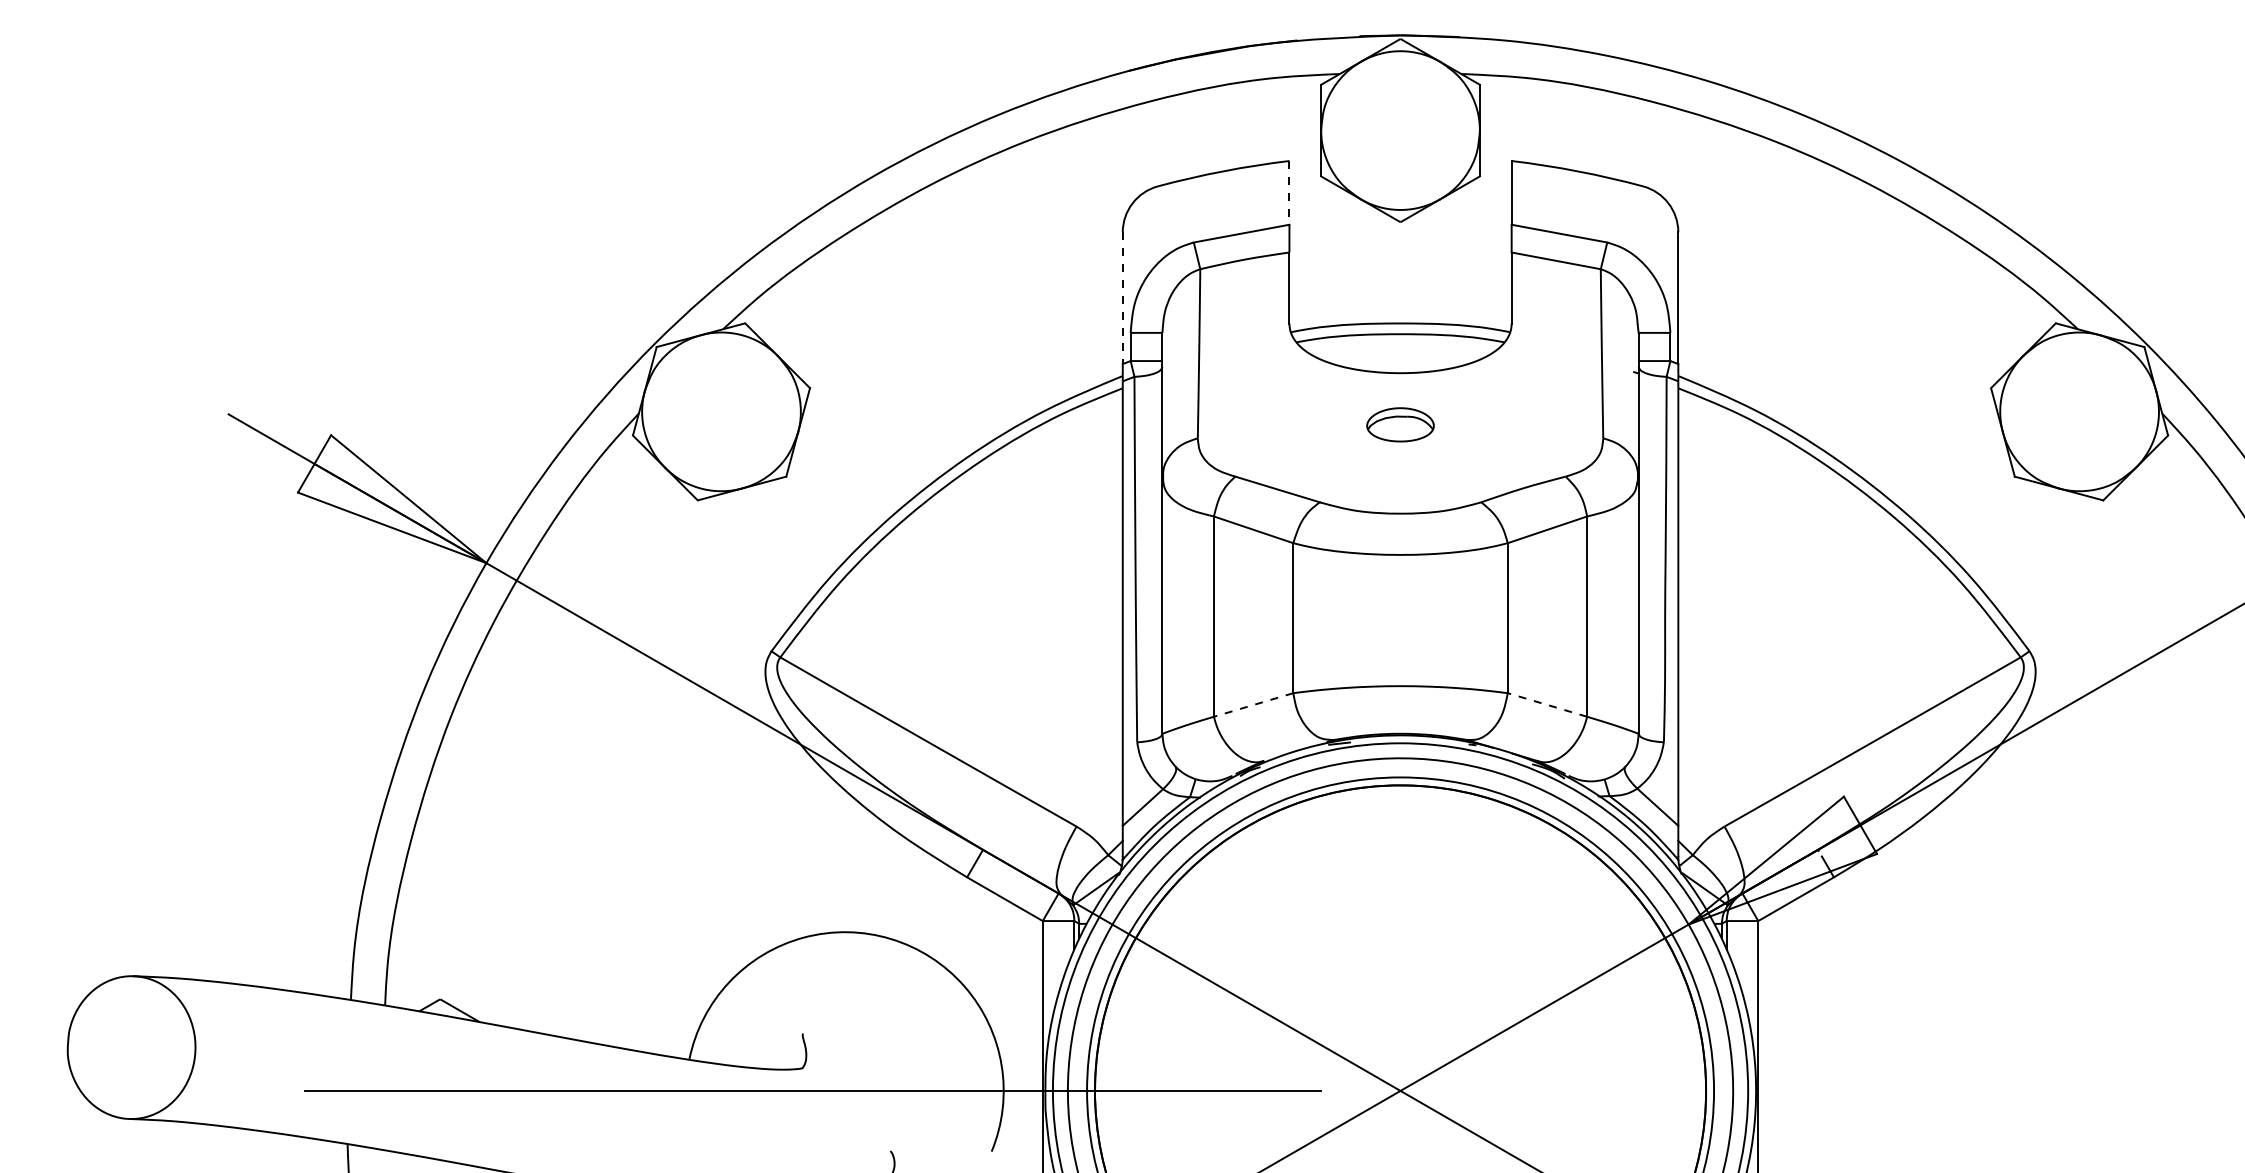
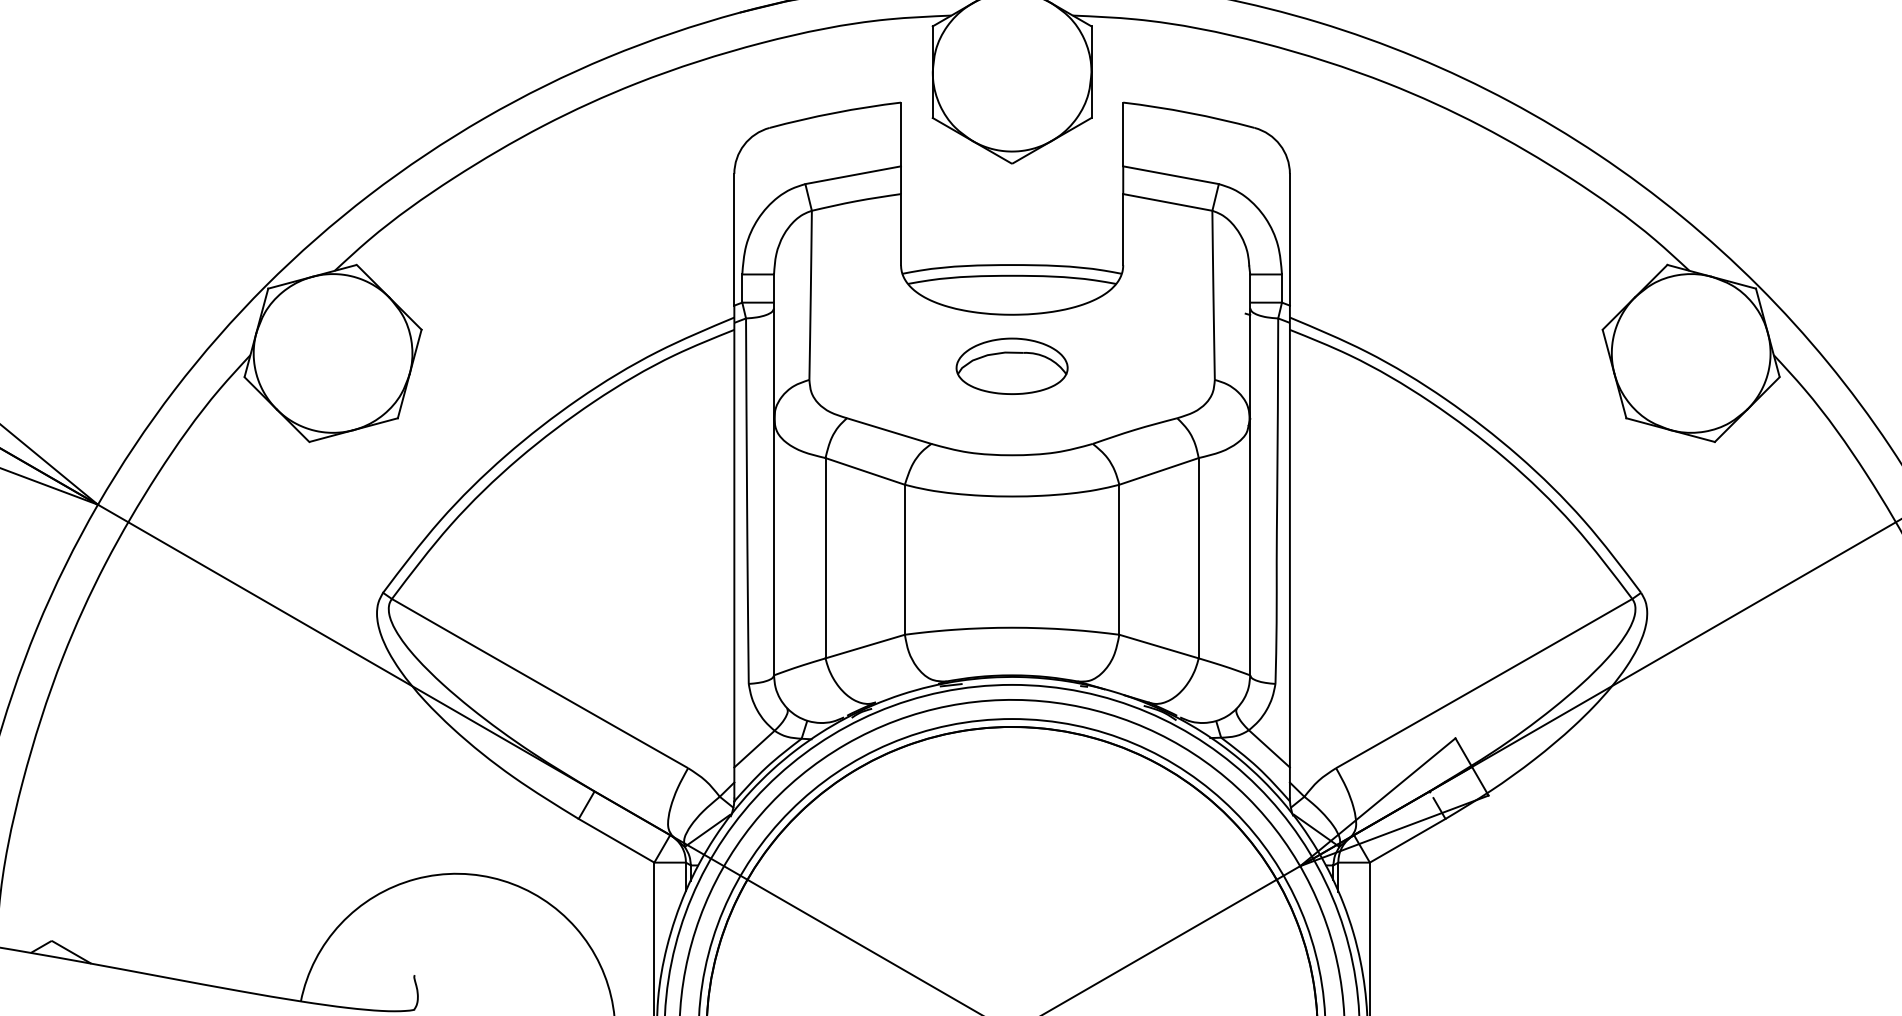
line: (1289, 192) -> (901, 134), dashed -> solid
line: (1122, 298) -> (734, 240), dashed -> solid
part: (1400, 424) -> (1012, 366), size x1.67
line: (1546, 704) -> (1158, 646), dashed -> solid
line: (1253, 705) -> (865, 647), dashed -> solid

